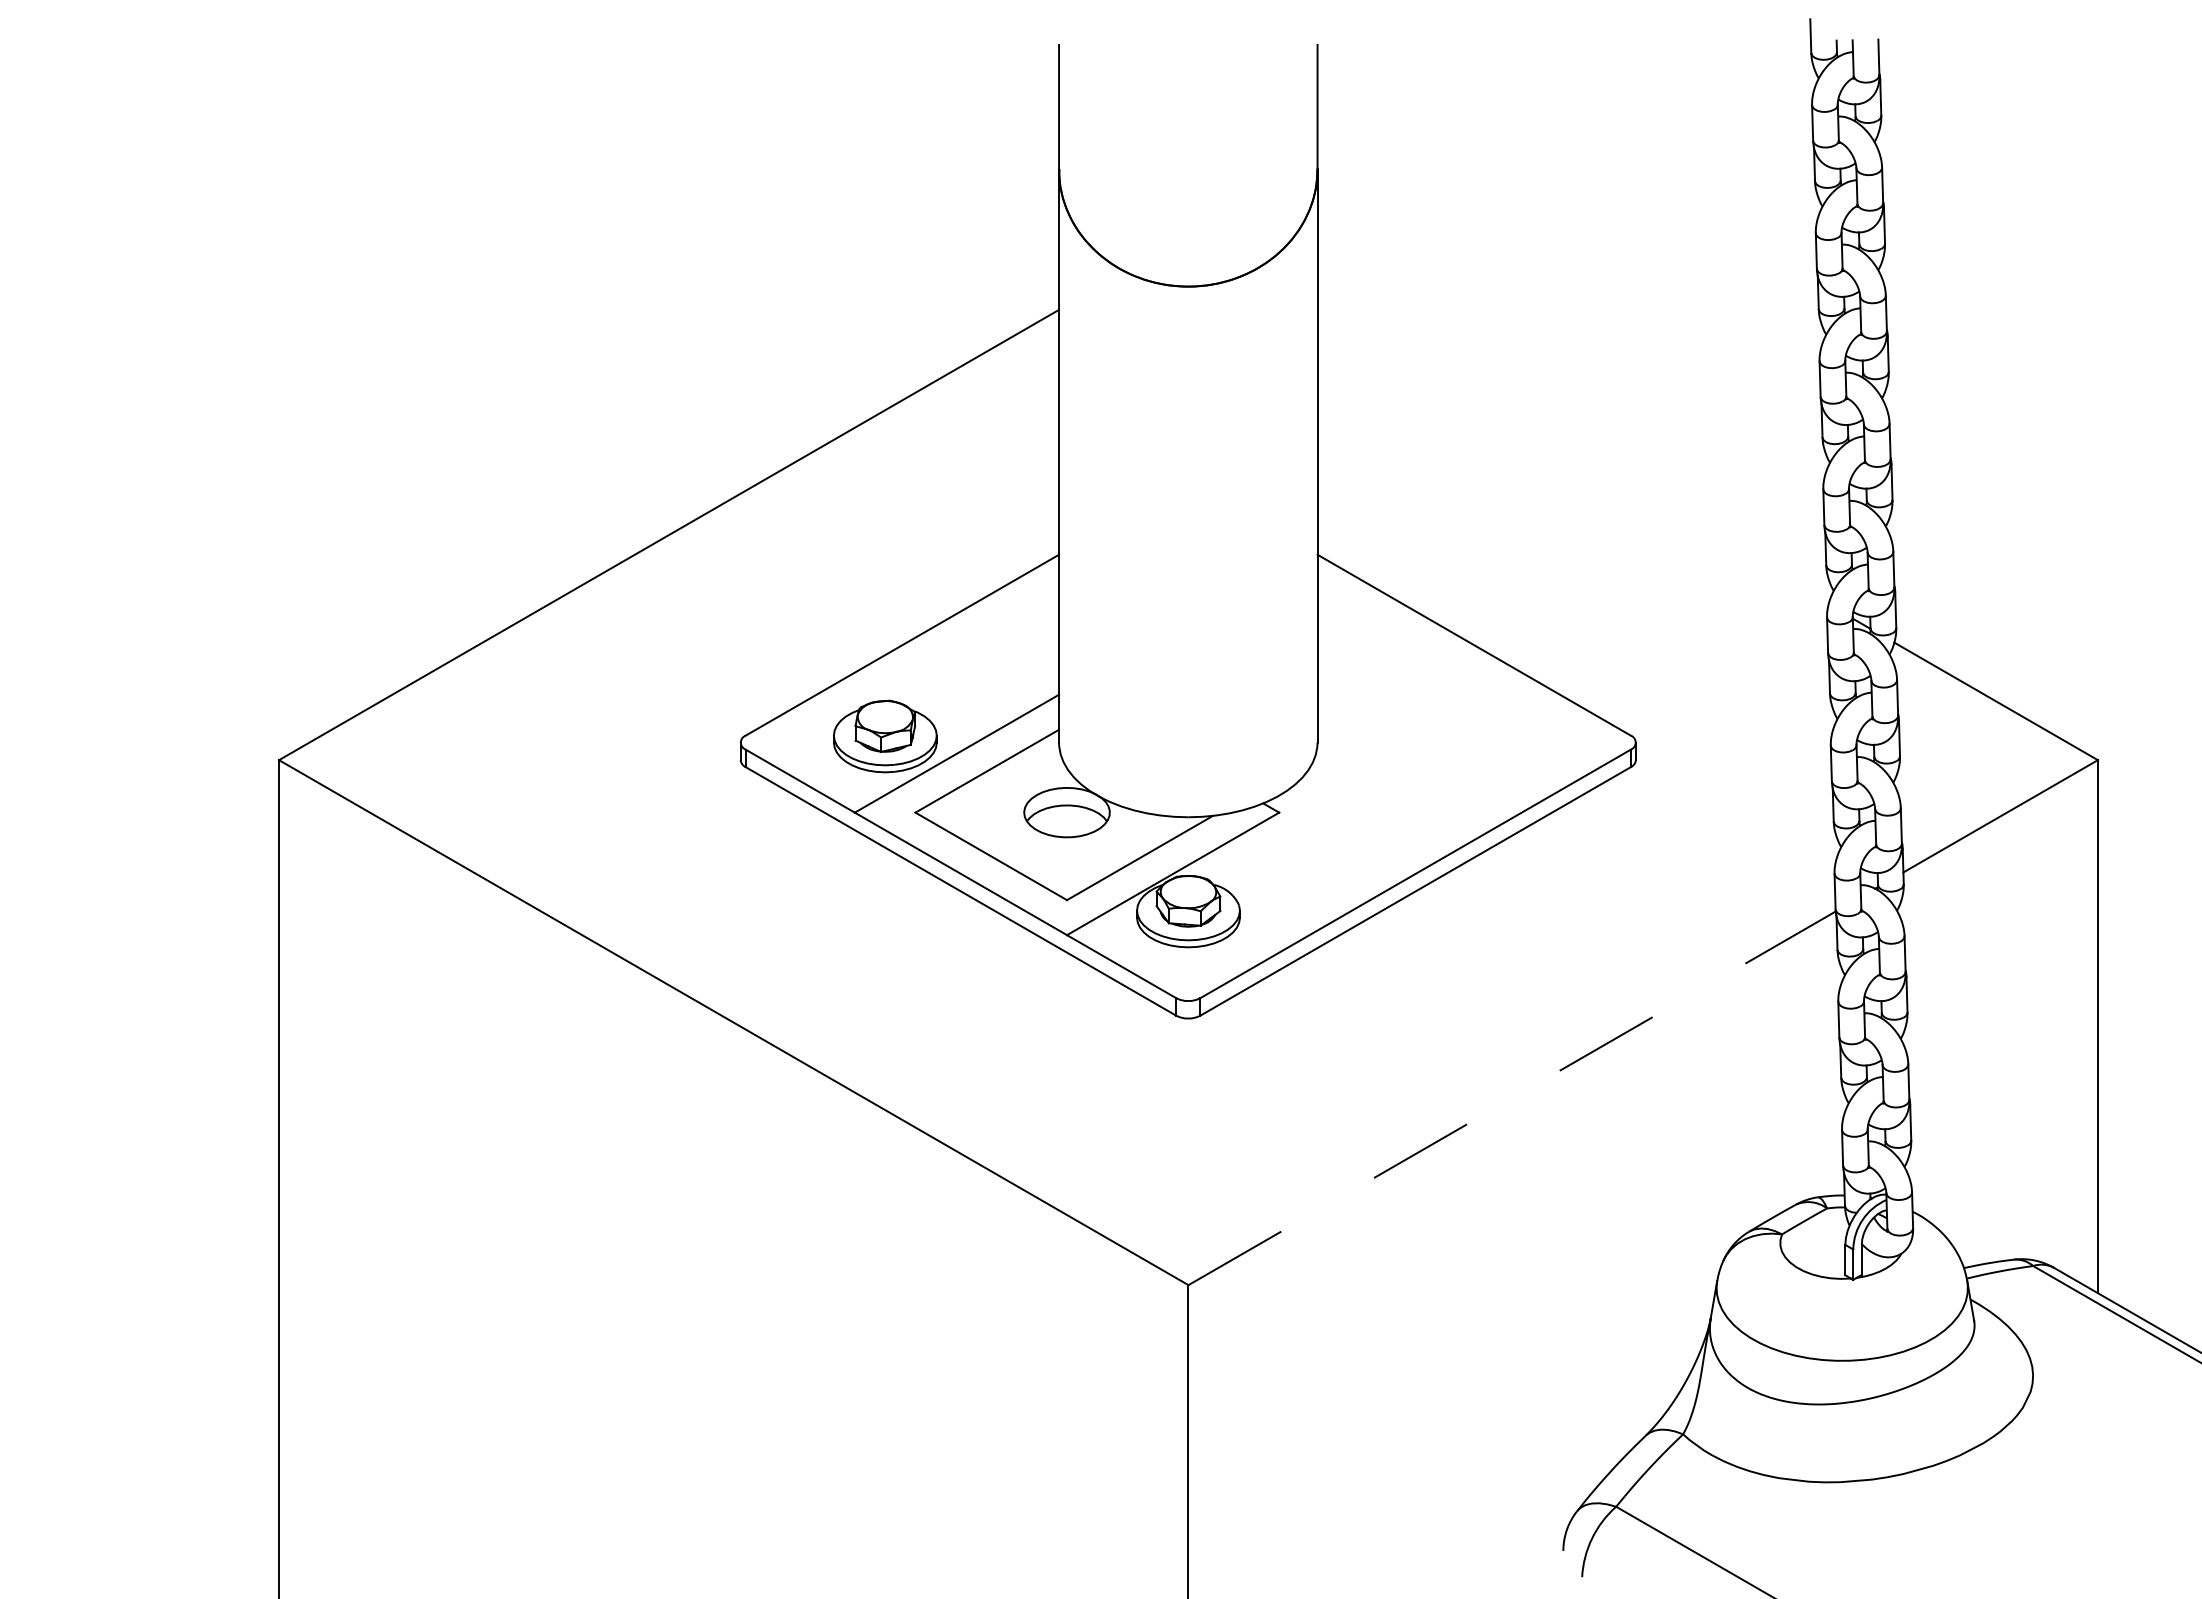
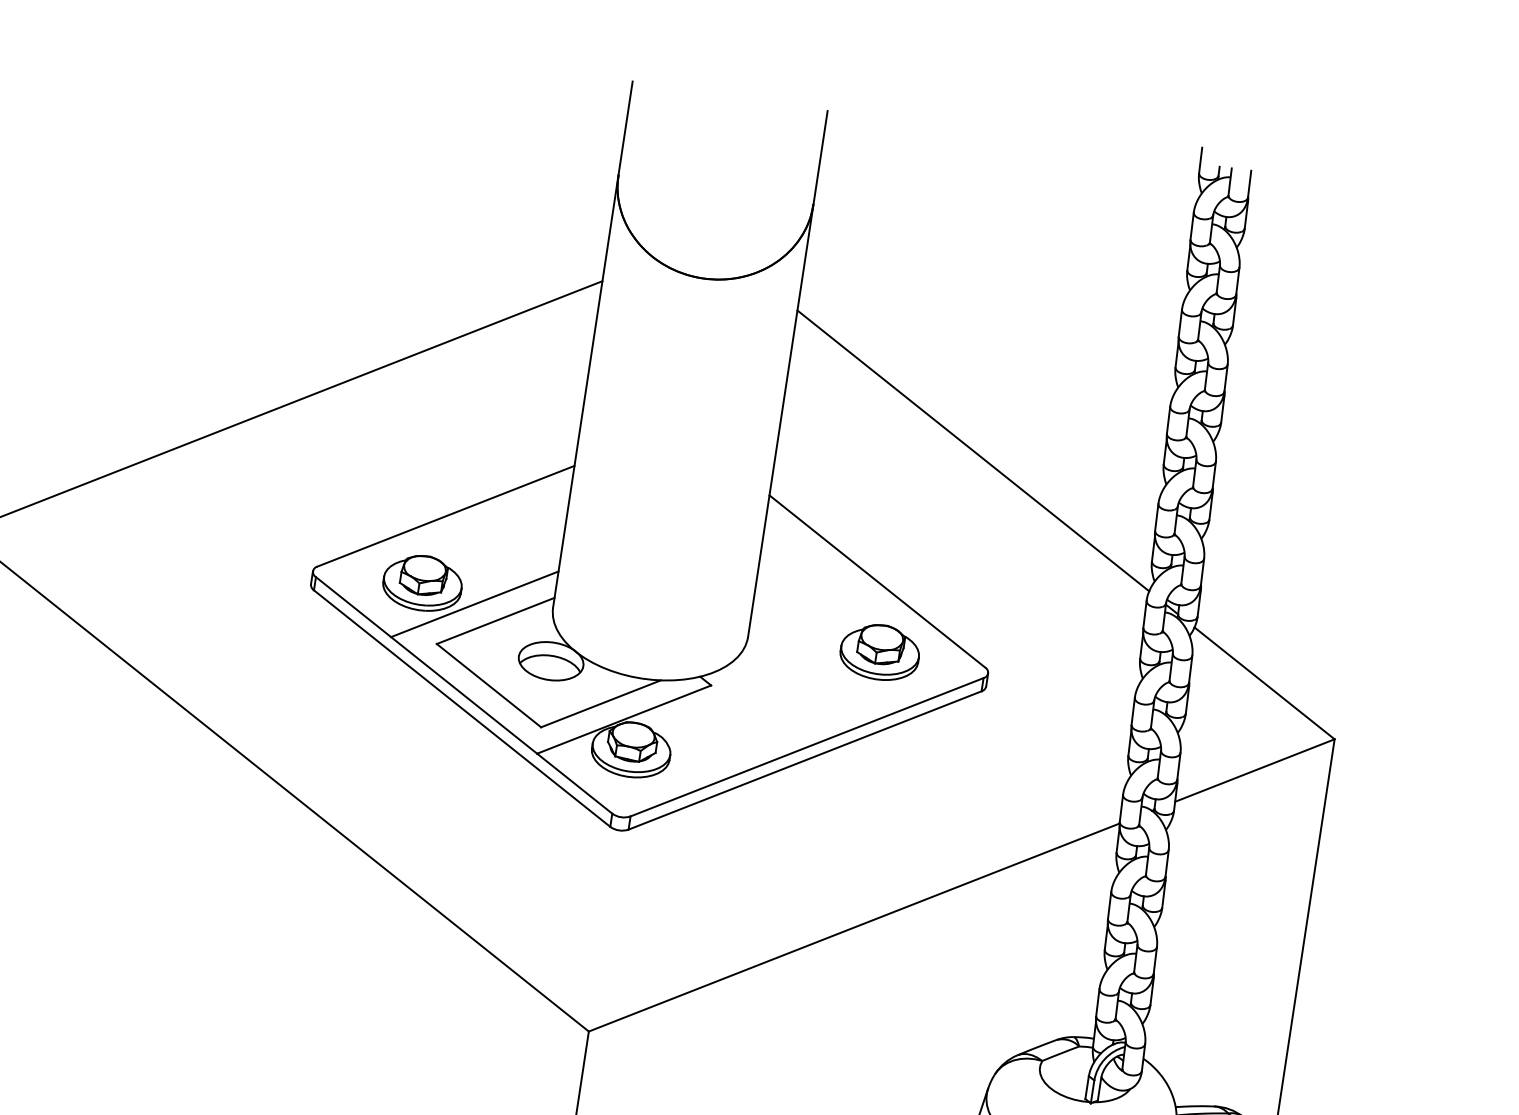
line: (1572, 456) -> (973, 450), added
part: (1491, 736) -> (879, 652), added
line: (1512, 1098) -> (854, 927), dashed -> solid

